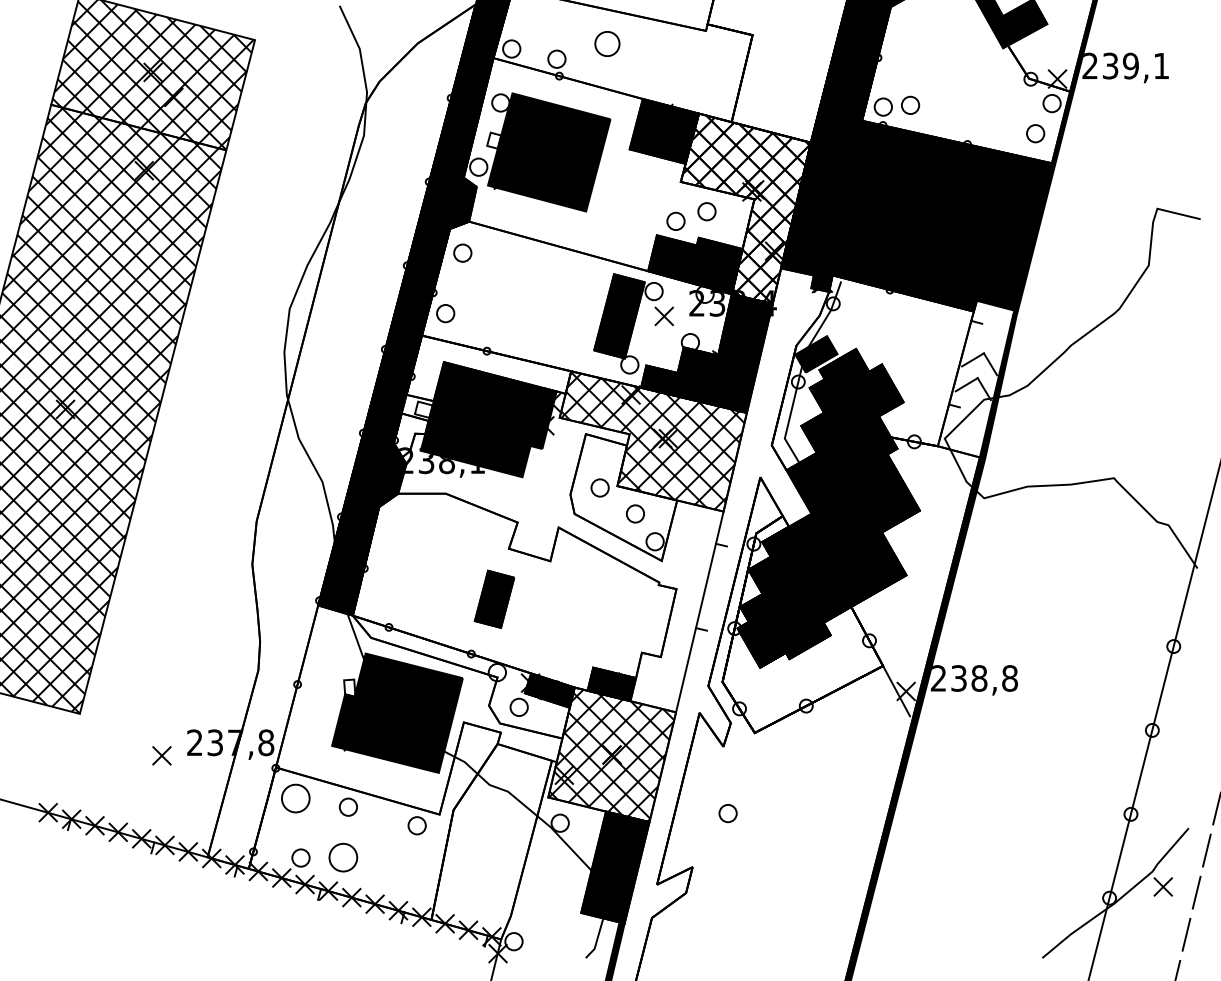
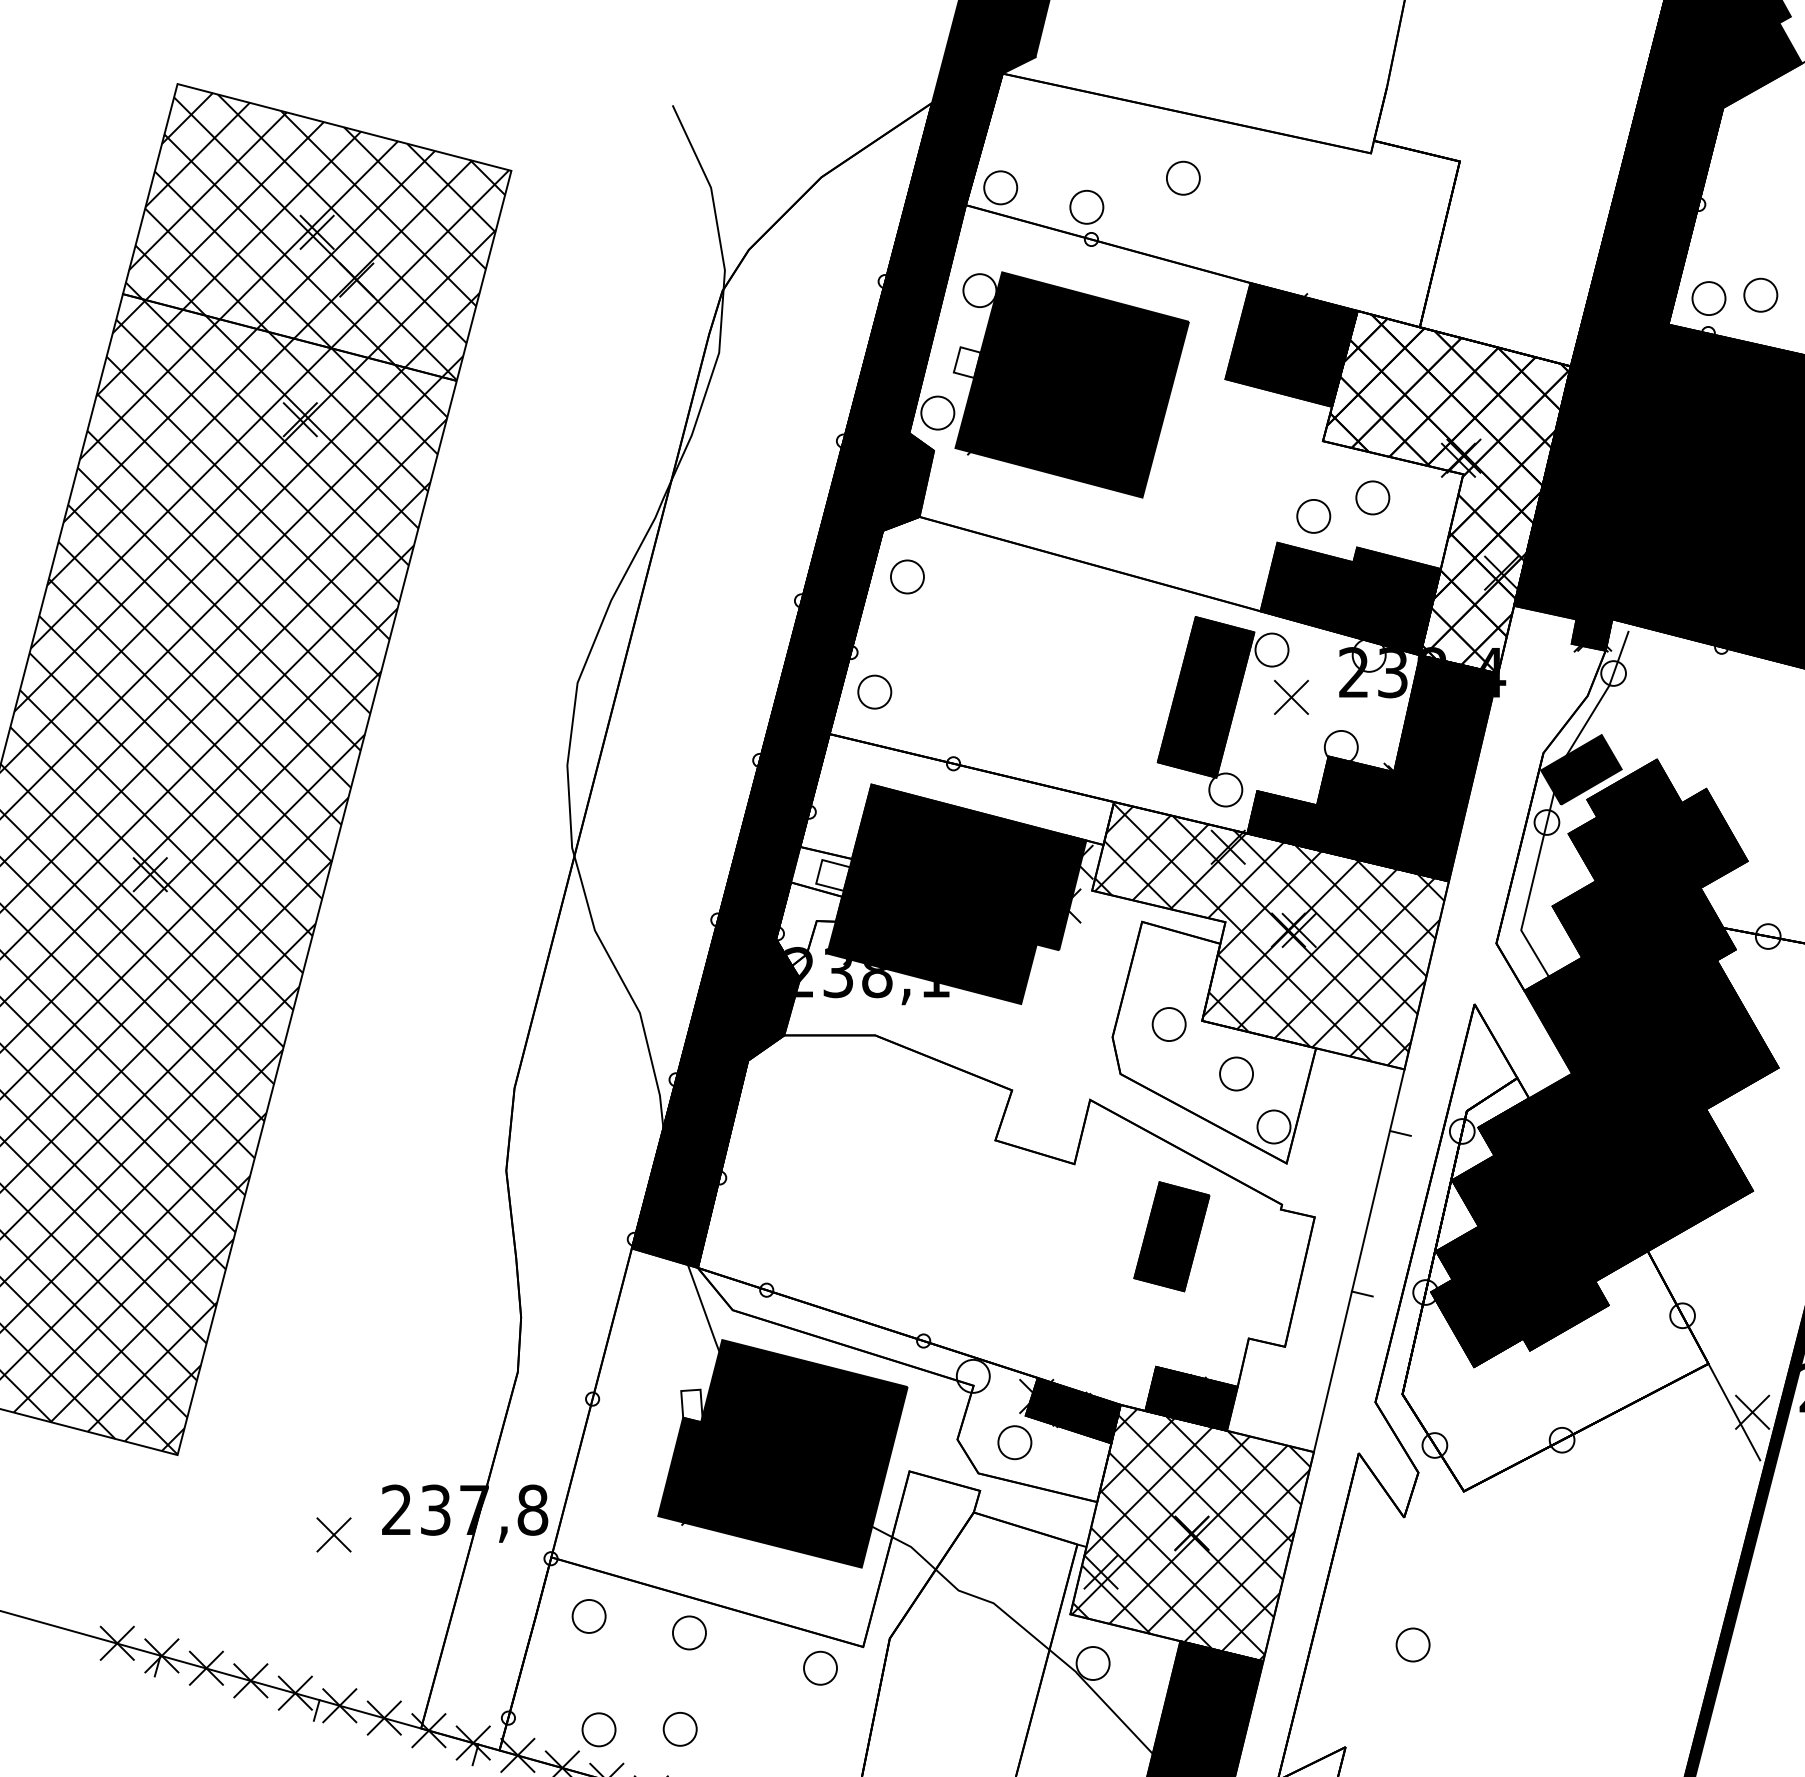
circle: (607, 43) -> (1183, 177), size x0.71
part: (494, 598) -> (1171, 1235), moved
circle: (295, 798) -> (588, 1616), size x0.62
circle: (343, 857) -> (680, 1728), size x0.62

